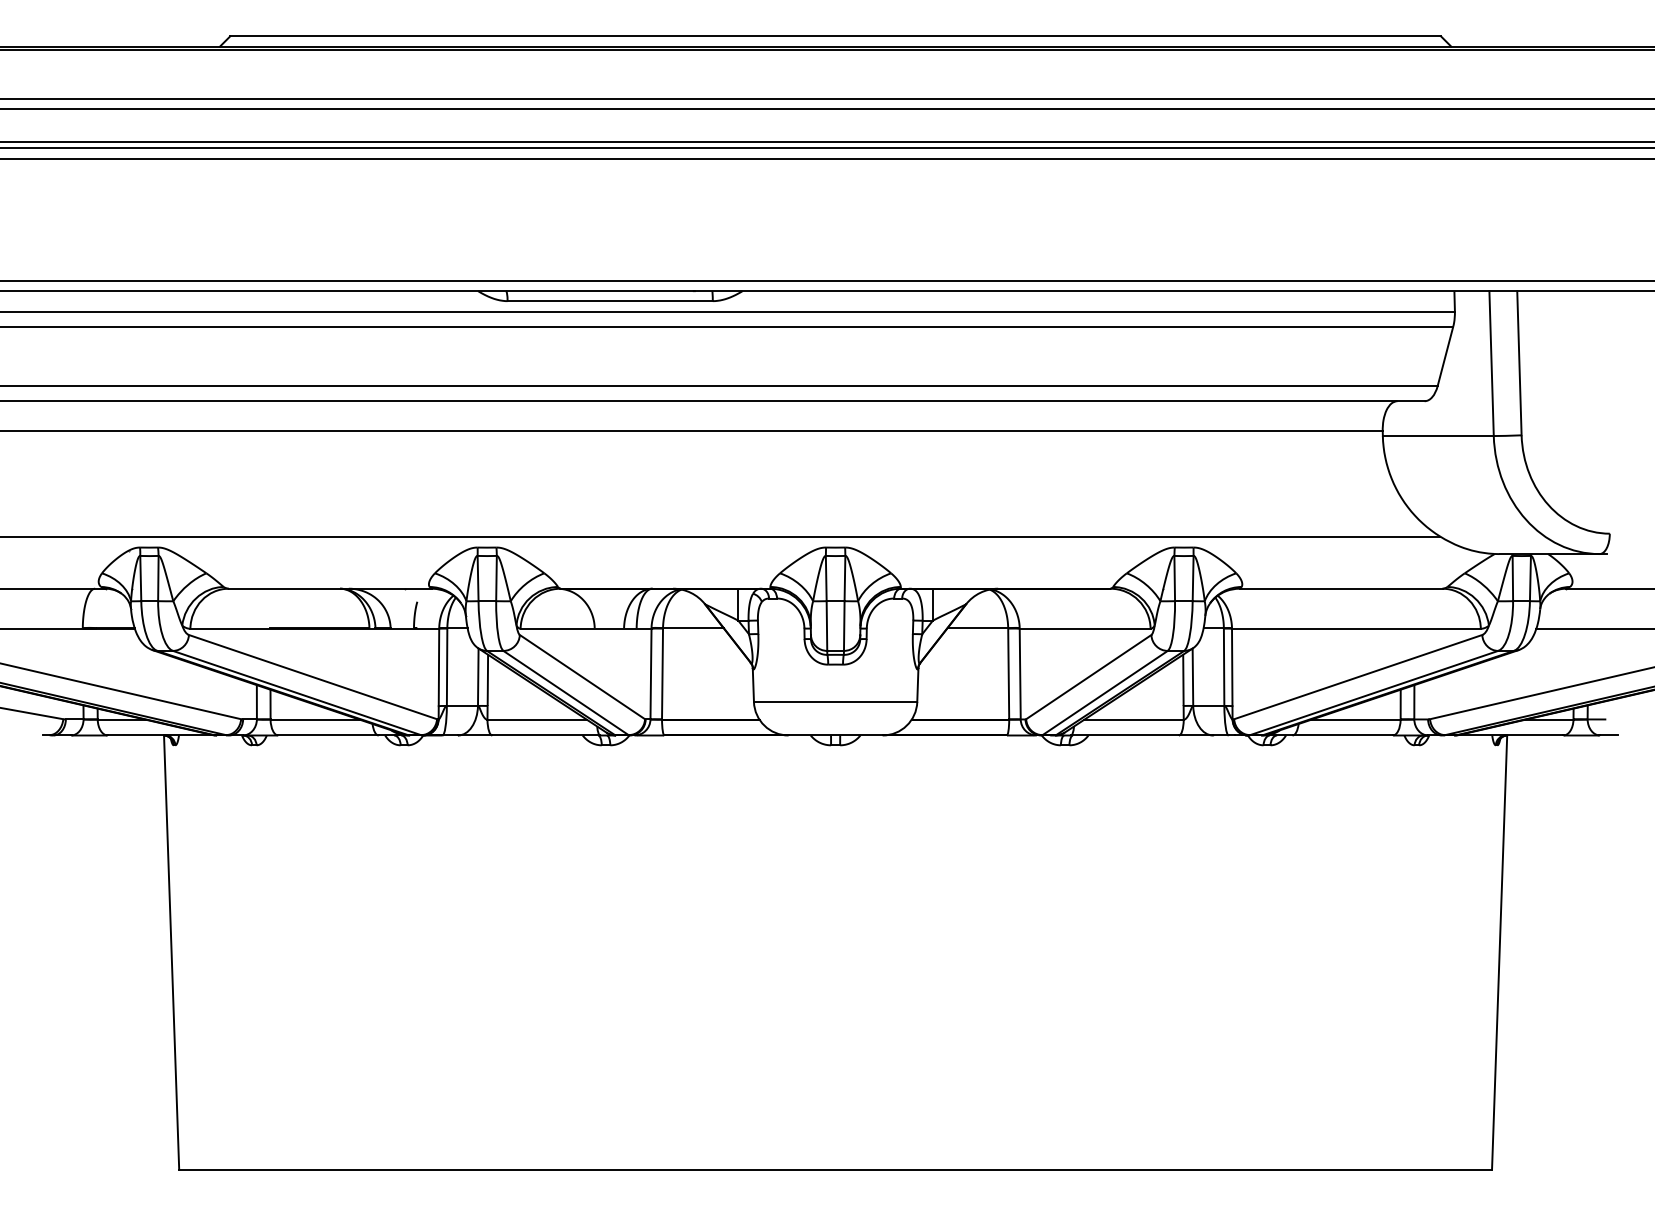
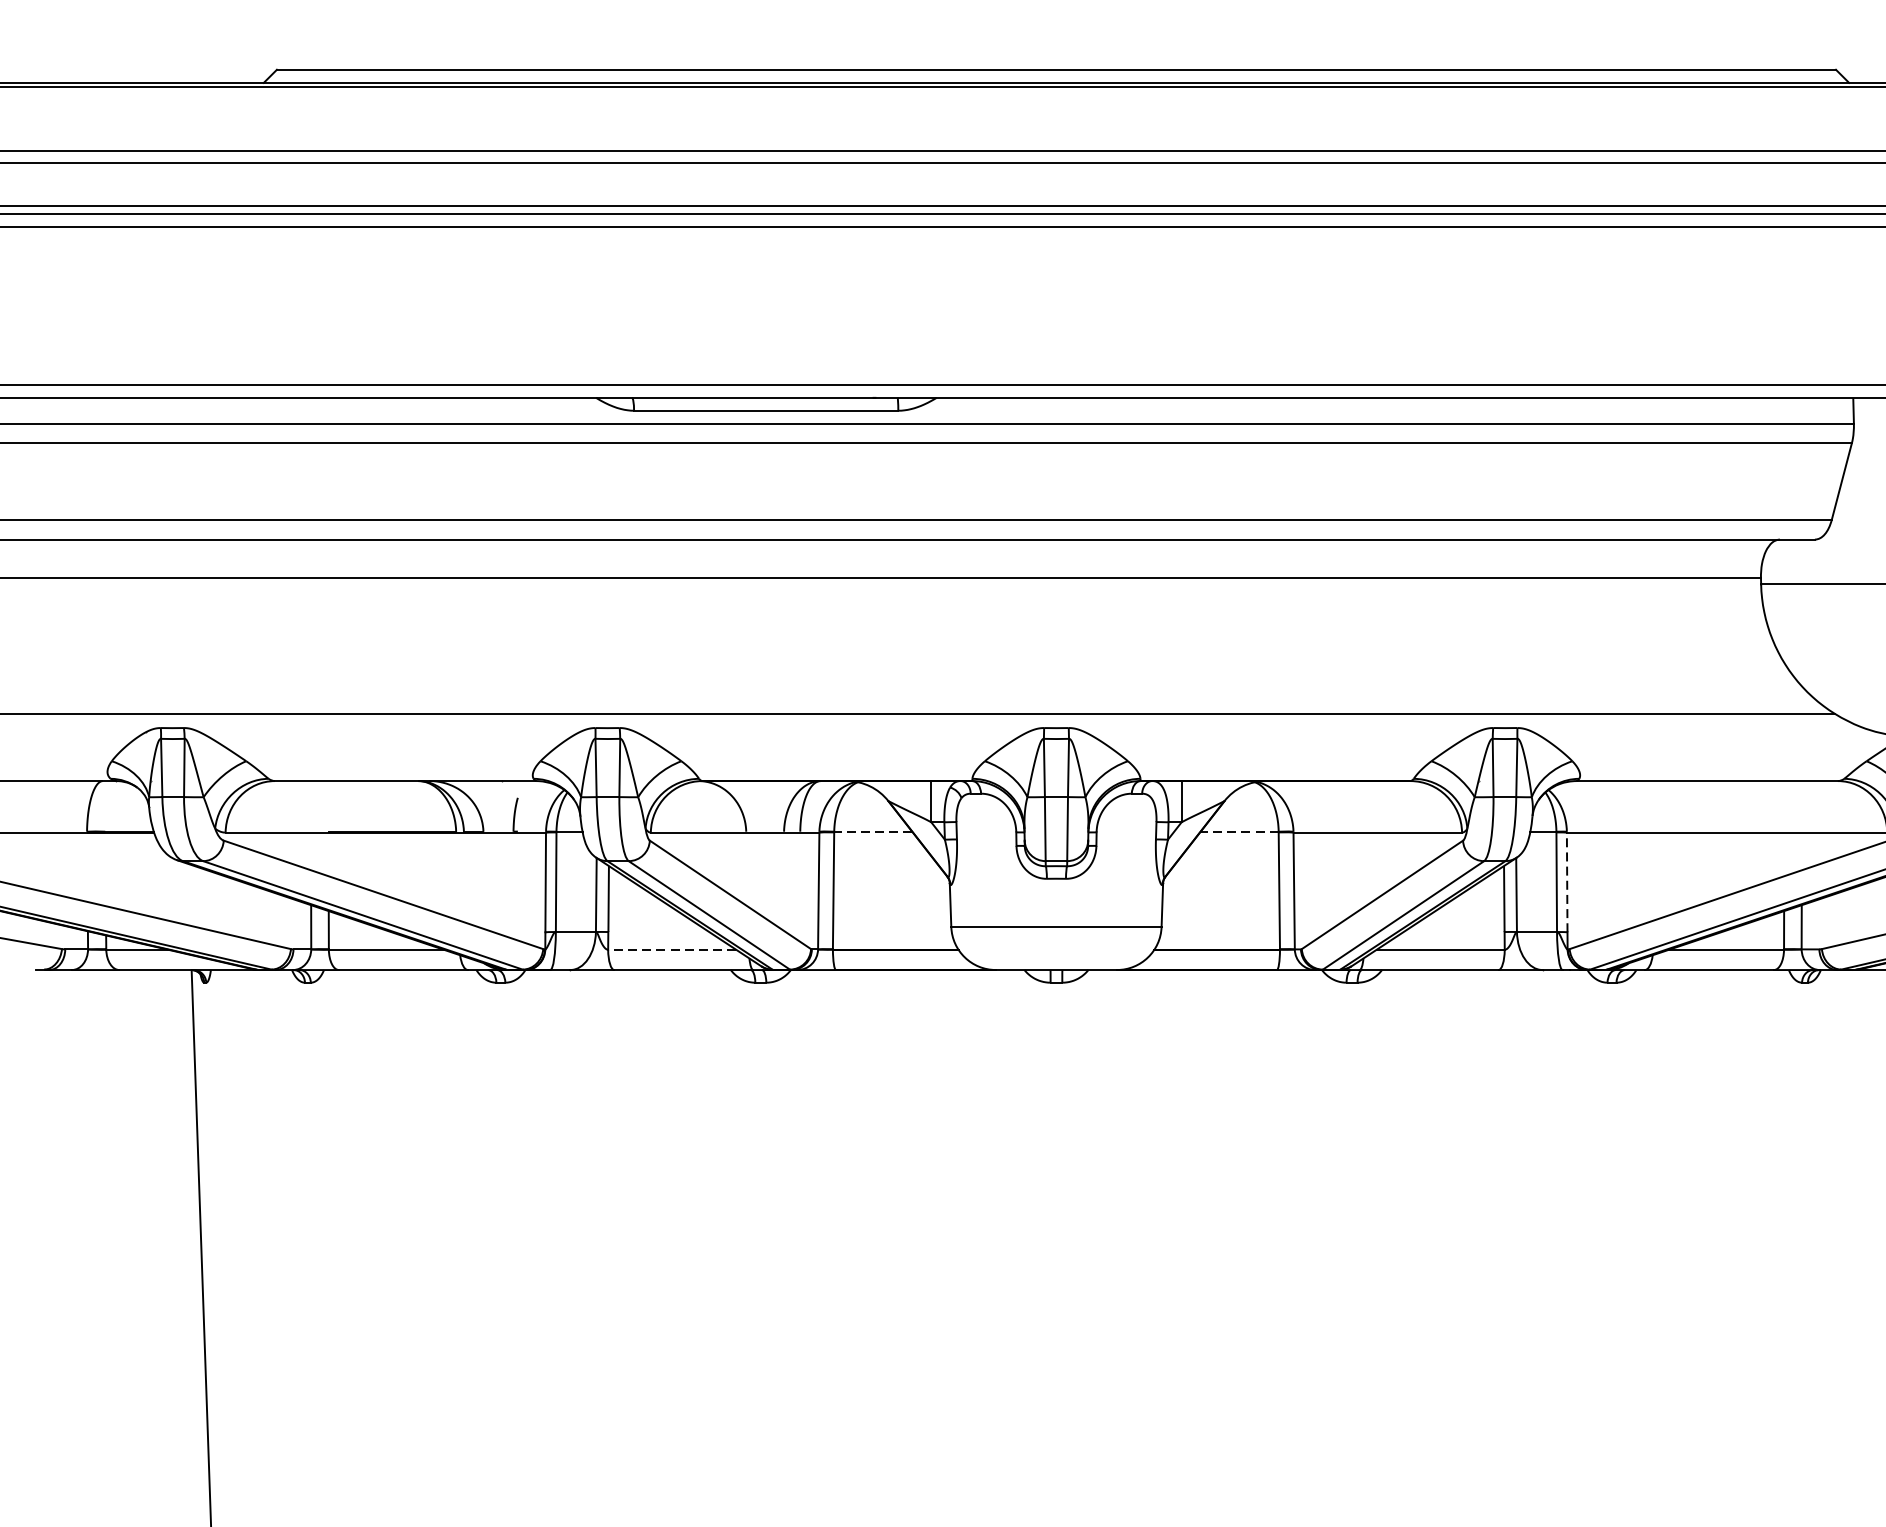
line: (692, 628) -> (872, 832), solid -> dashed
line: (977, 628) -> (1239, 832), solid -> dashed
line: (1232, 667) -> (1567, 882), solid -> dashed
line: (537, 719) -> (672, 949), solid -> dashed

